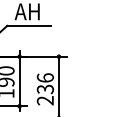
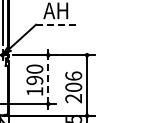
line: (28, 25) -> (57, 24), solid -> dashed
line: (19, 81) -> (48, 79), solid -> dashed
text: (45, 89) -> (73, 87), 236 -> 206

